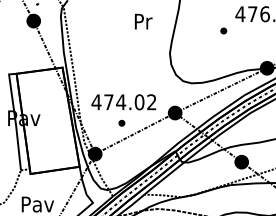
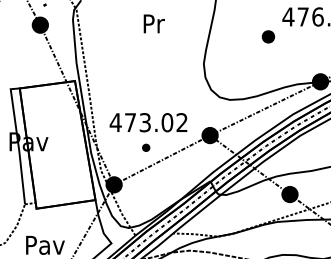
text: (142, 21) -> (153, 23), moved
part: (223, 31) -> (268, 37), size x1.6
text: (121, 102) -> (145, 122), 474.02 -> 473.02

